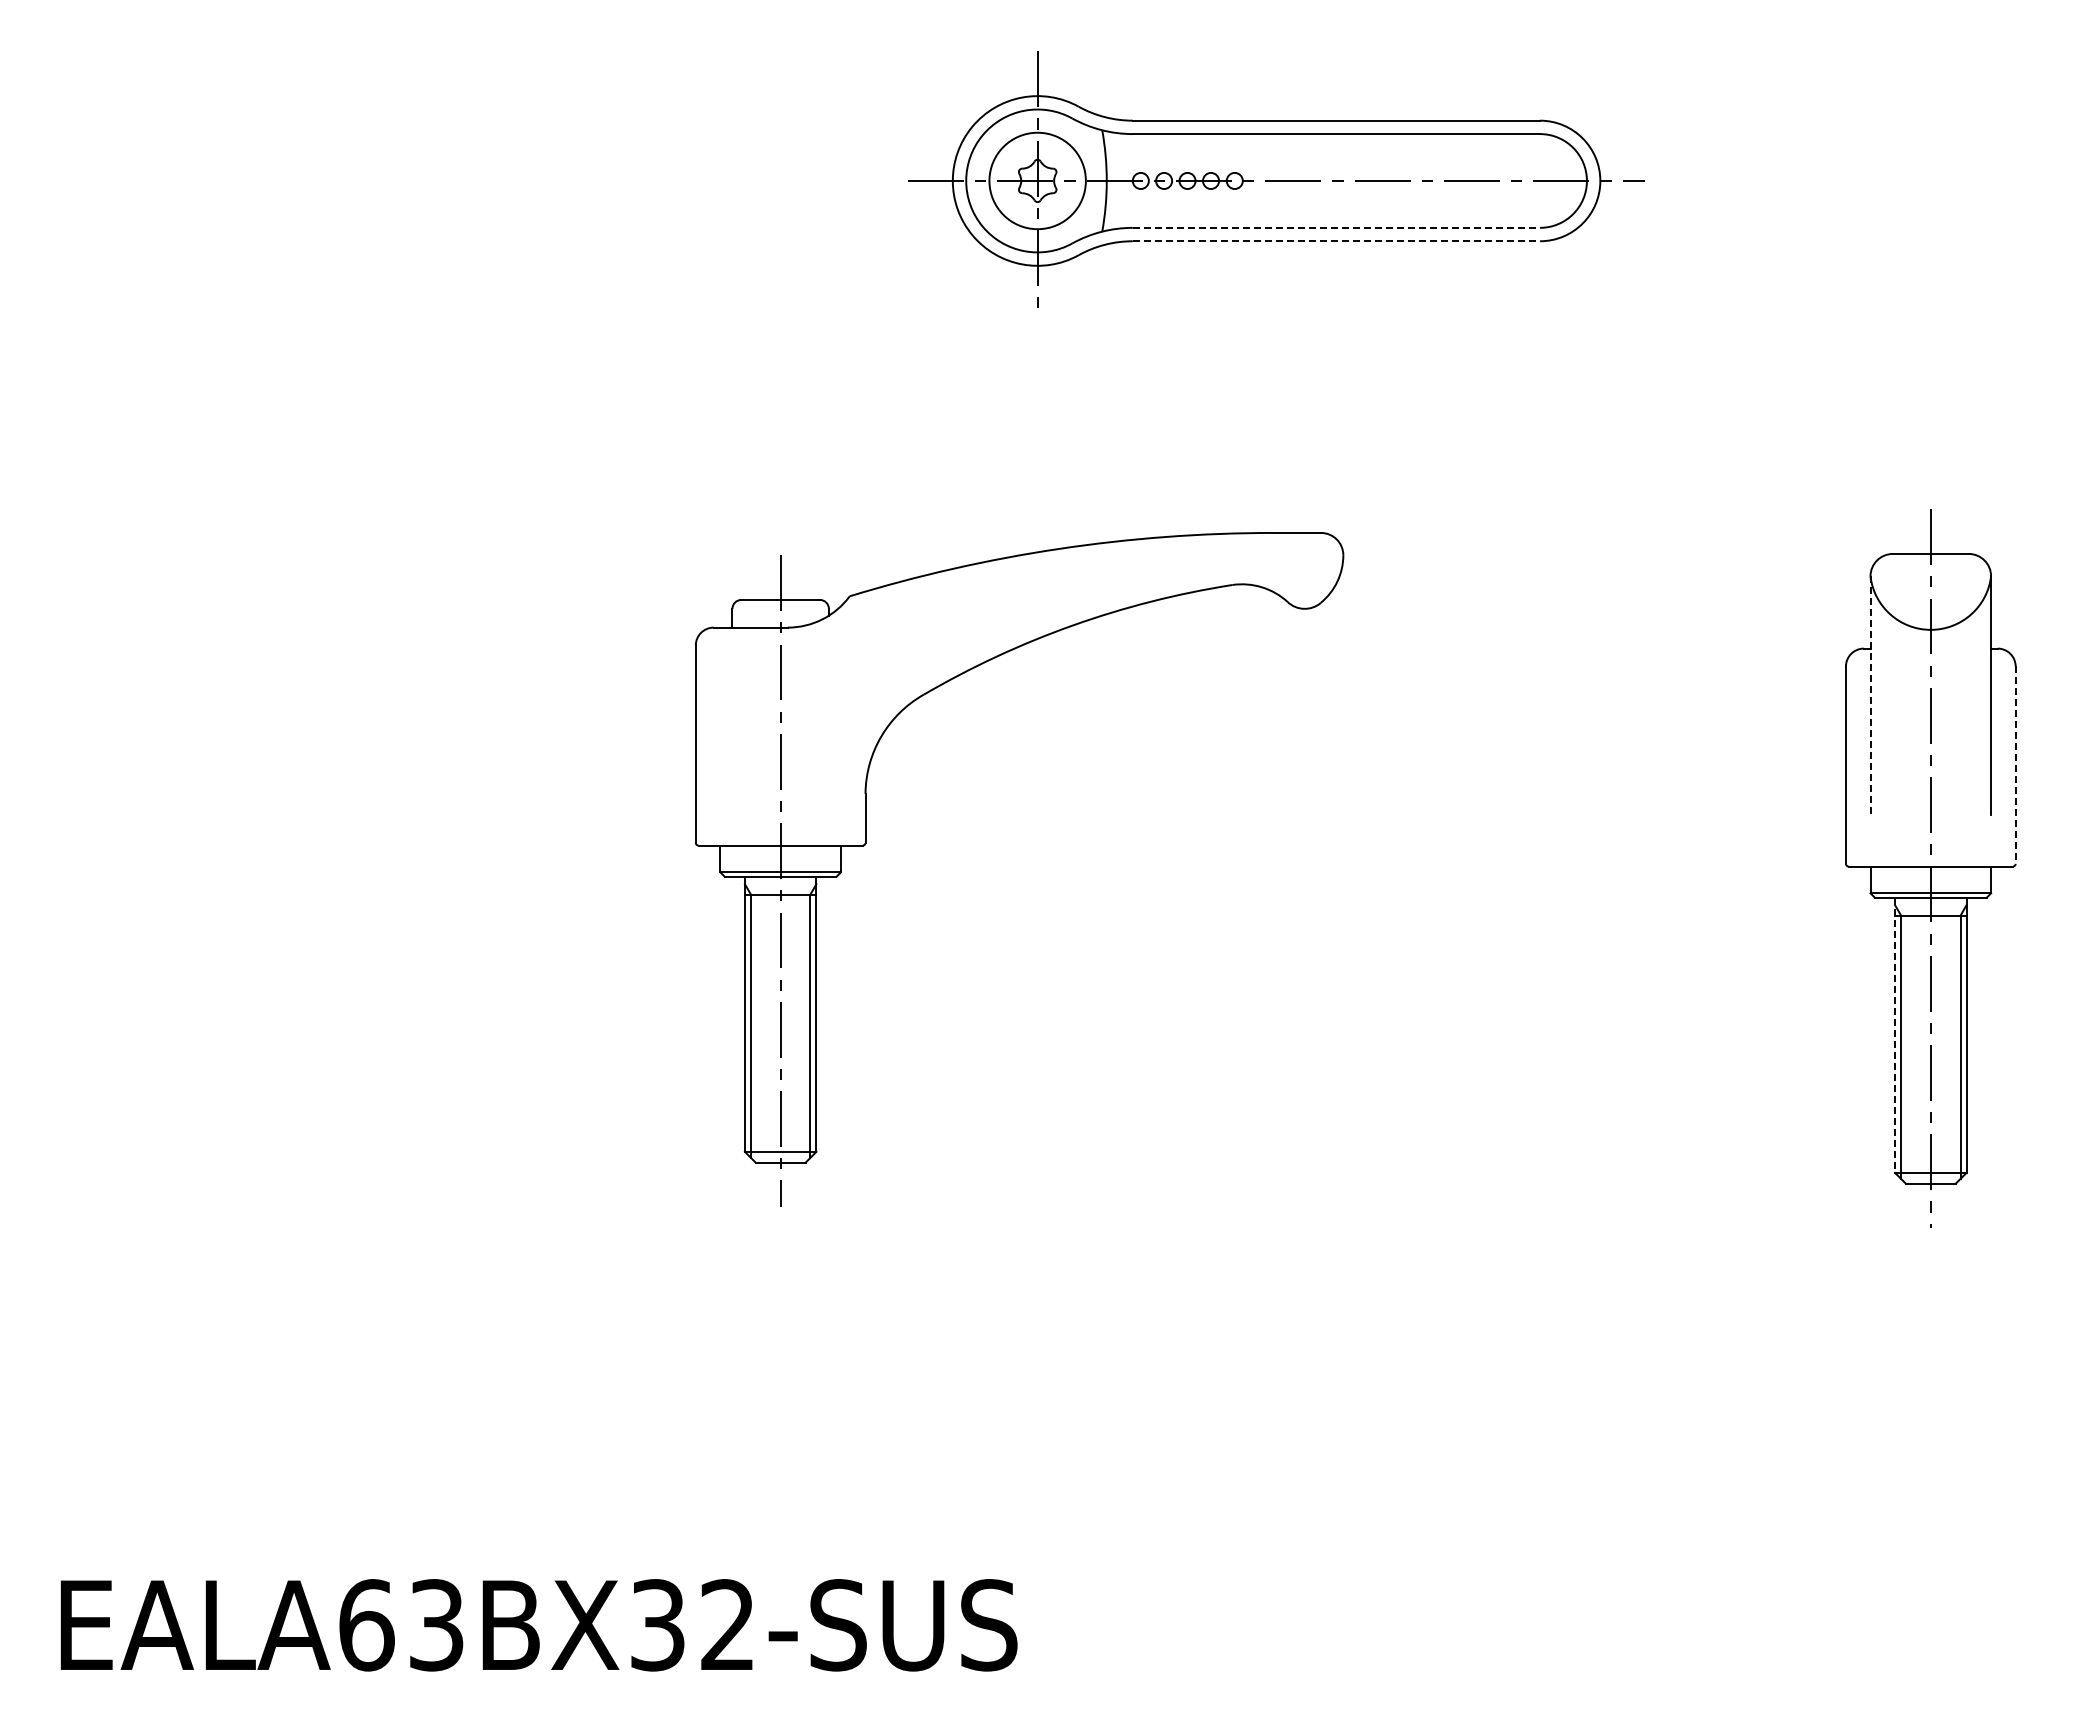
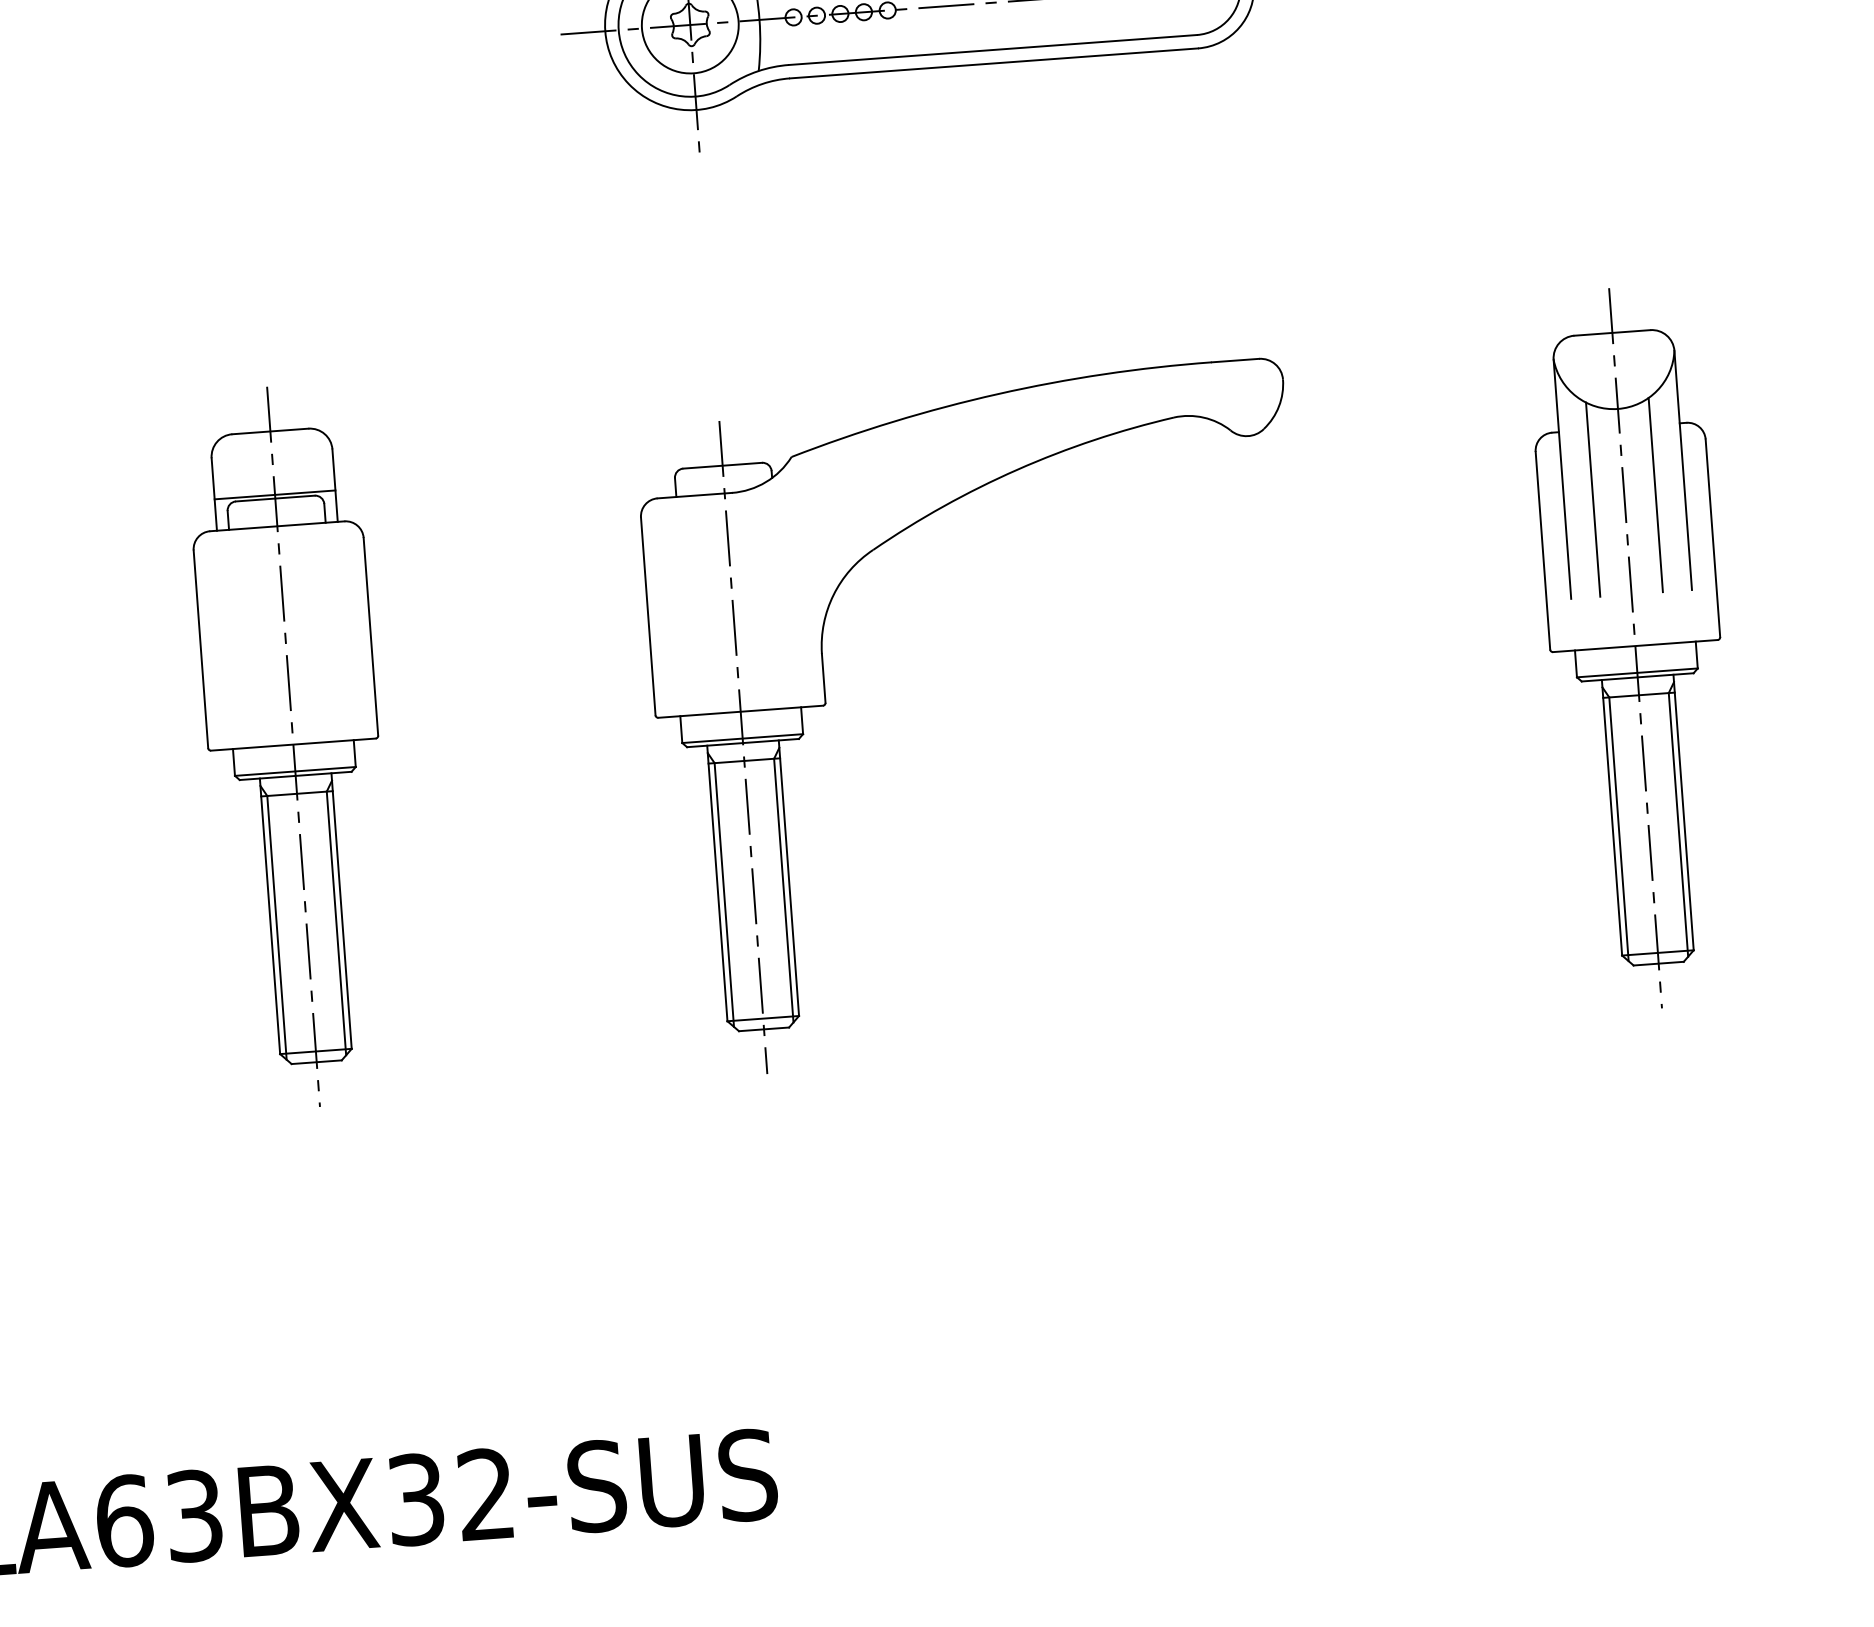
line: (1336, 227) -> (993, 49), dashed -> solid
line: (1336, 241) -> (994, 63), dashed -> solid
line: (1870, 696) -> (1562, 480), dashed -> solid
line: (1899, 718) -> (1593, 500), added
line: (1962, 718) -> (1656, 495), added
line: (2015, 765) -> (1712, 538), dashed -> solid
part: (866, 843) -> (826, 703), moved
part: (590, 868) -> (292, 746), added
line: (1895, 1035) -> (1612, 817), dashed -> solid

